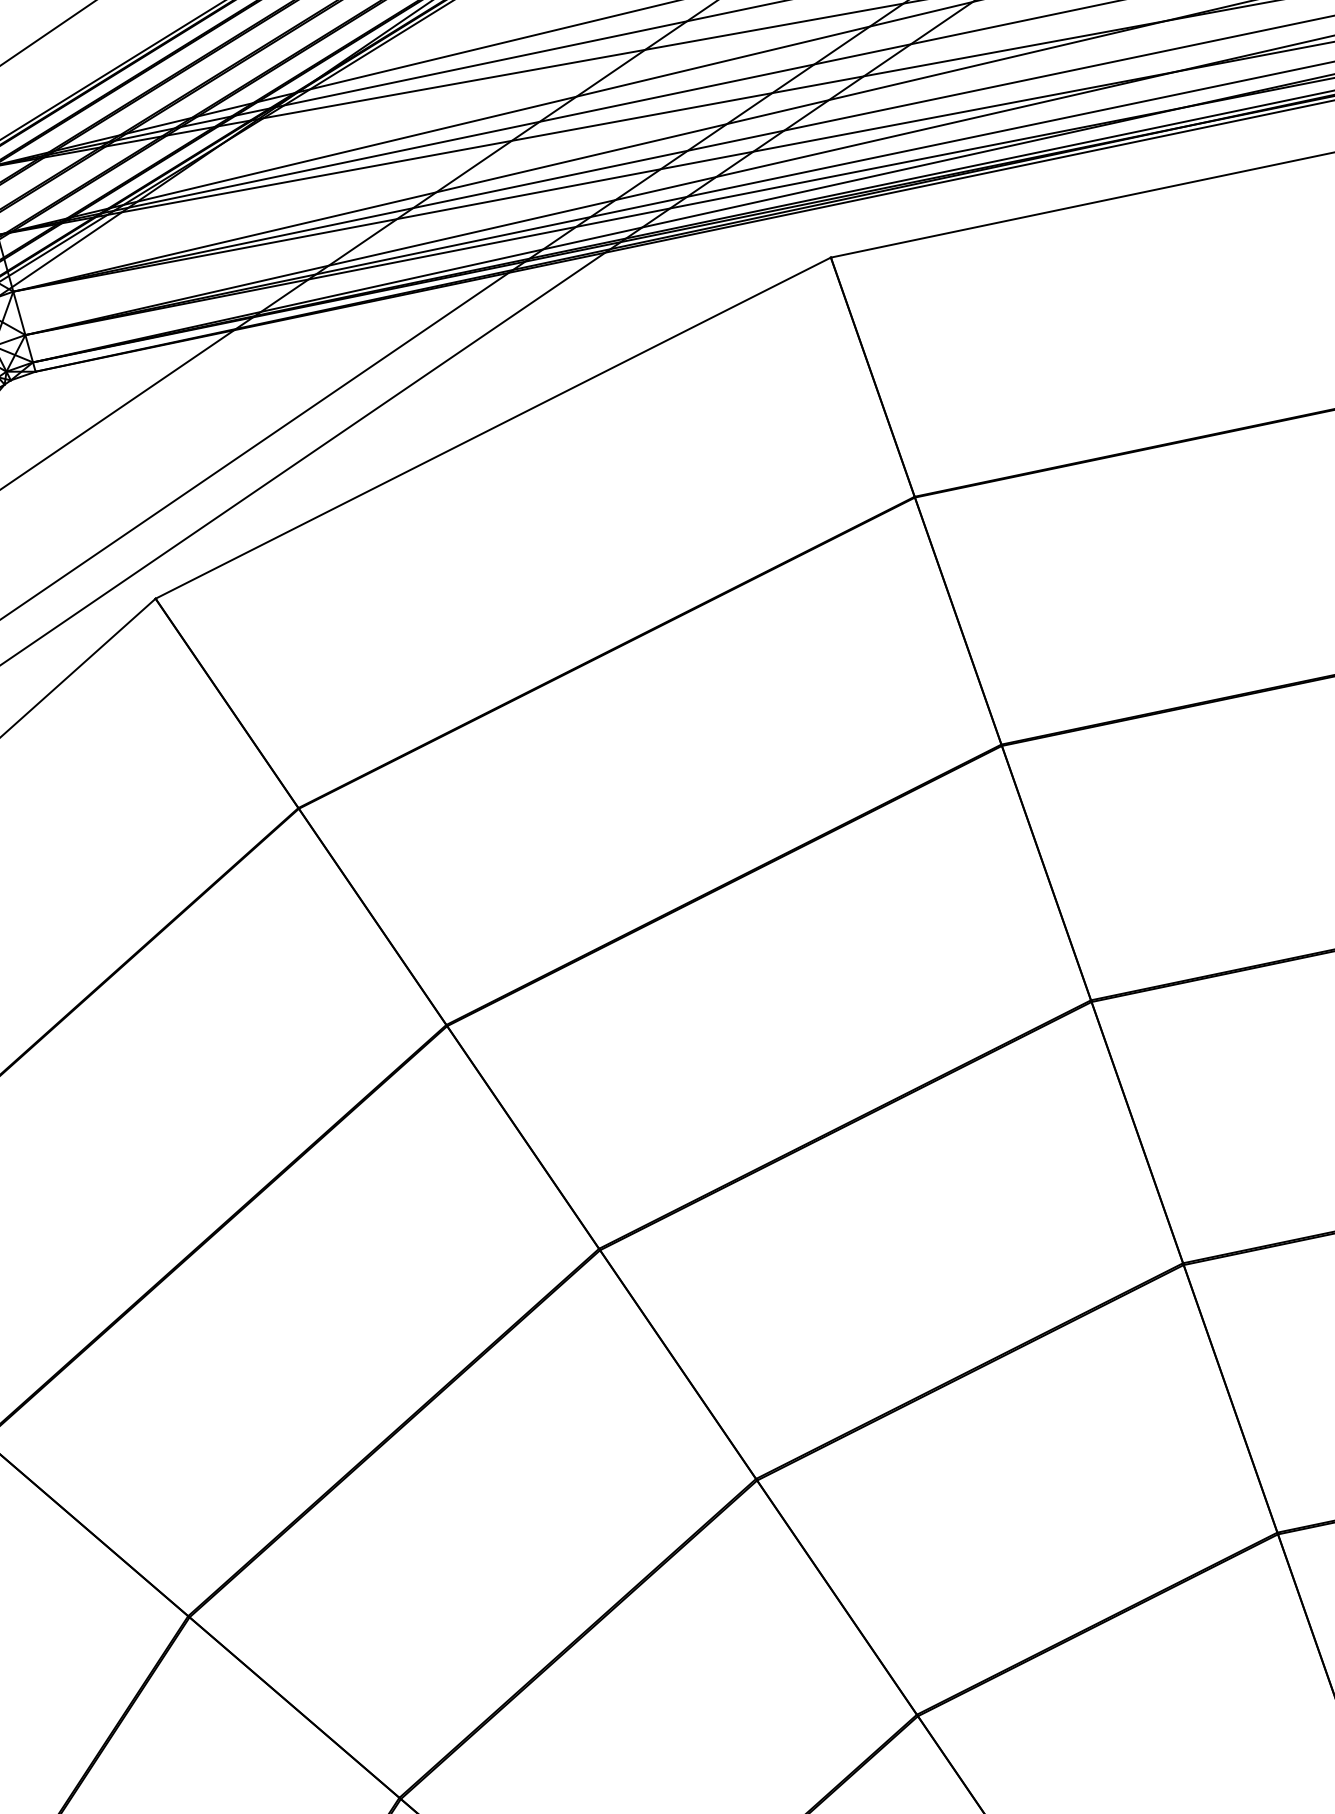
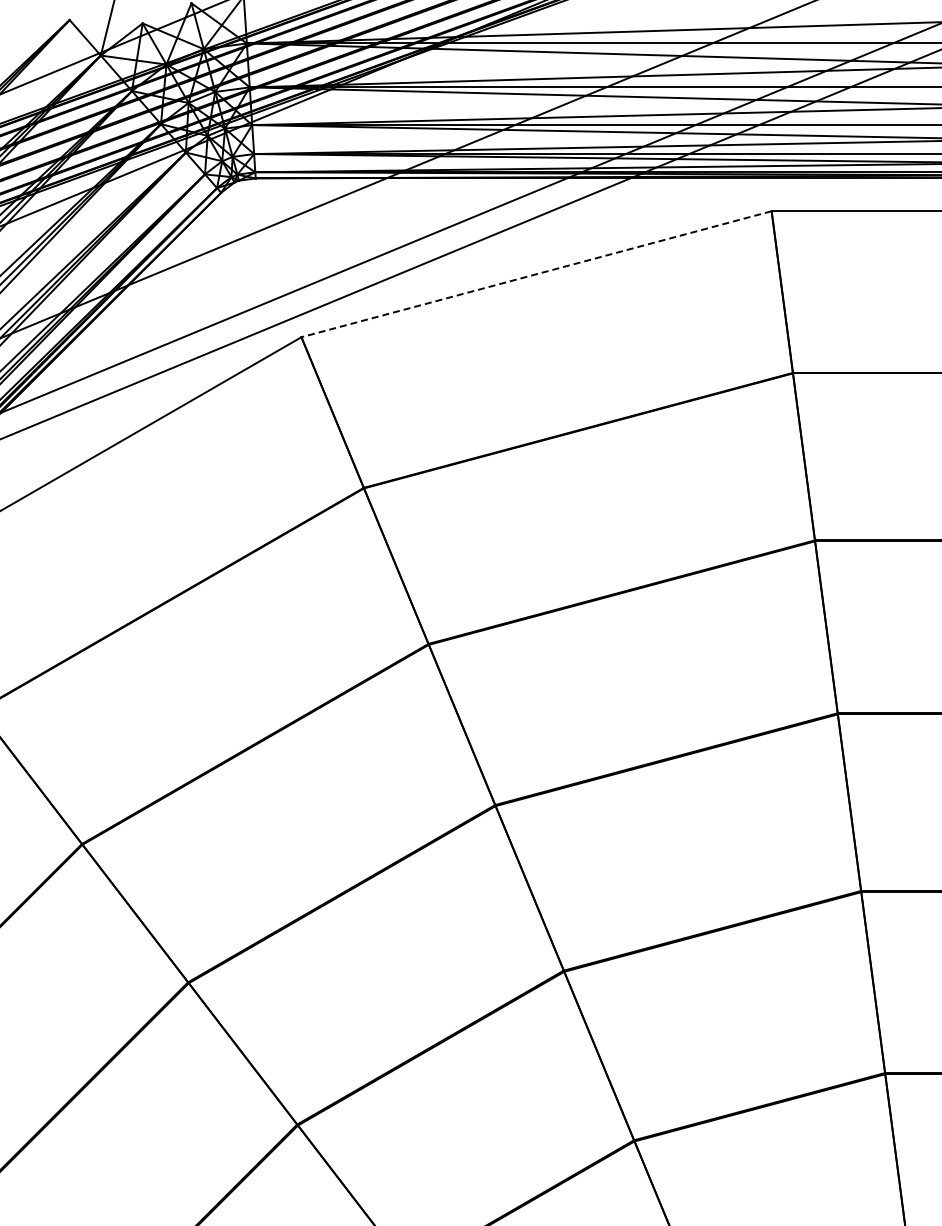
line: (493, 428) -> (536, 274), solid -> dashed

